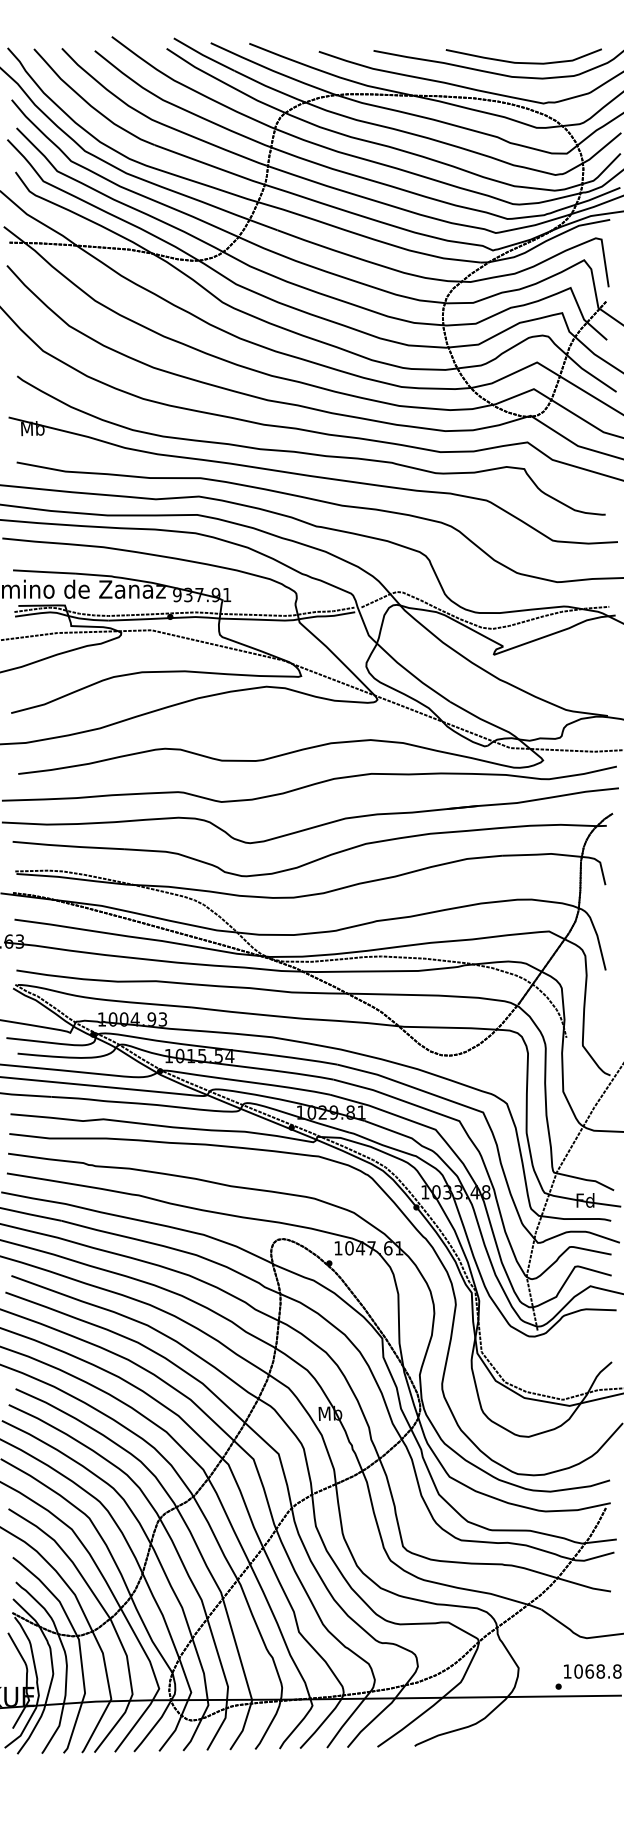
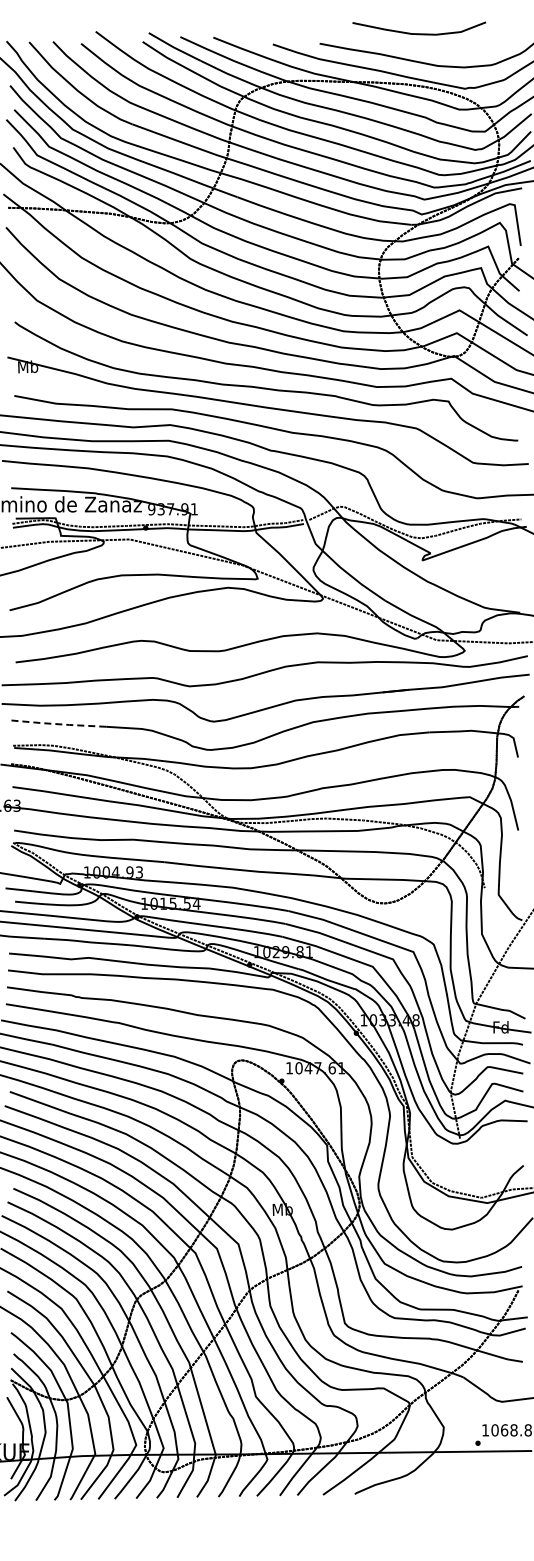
curve: (524, 62) -> (419, 33), moved
line: (68, 846) -> (58, 724), solid -> dashed

